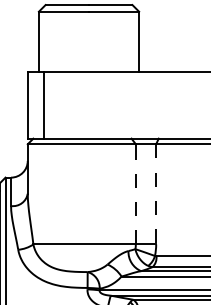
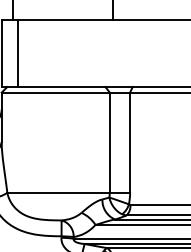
line: (135, 193) -> (109, 141), dashed -> solid
line: (156, 194) -> (130, 142), dashed -> solid

